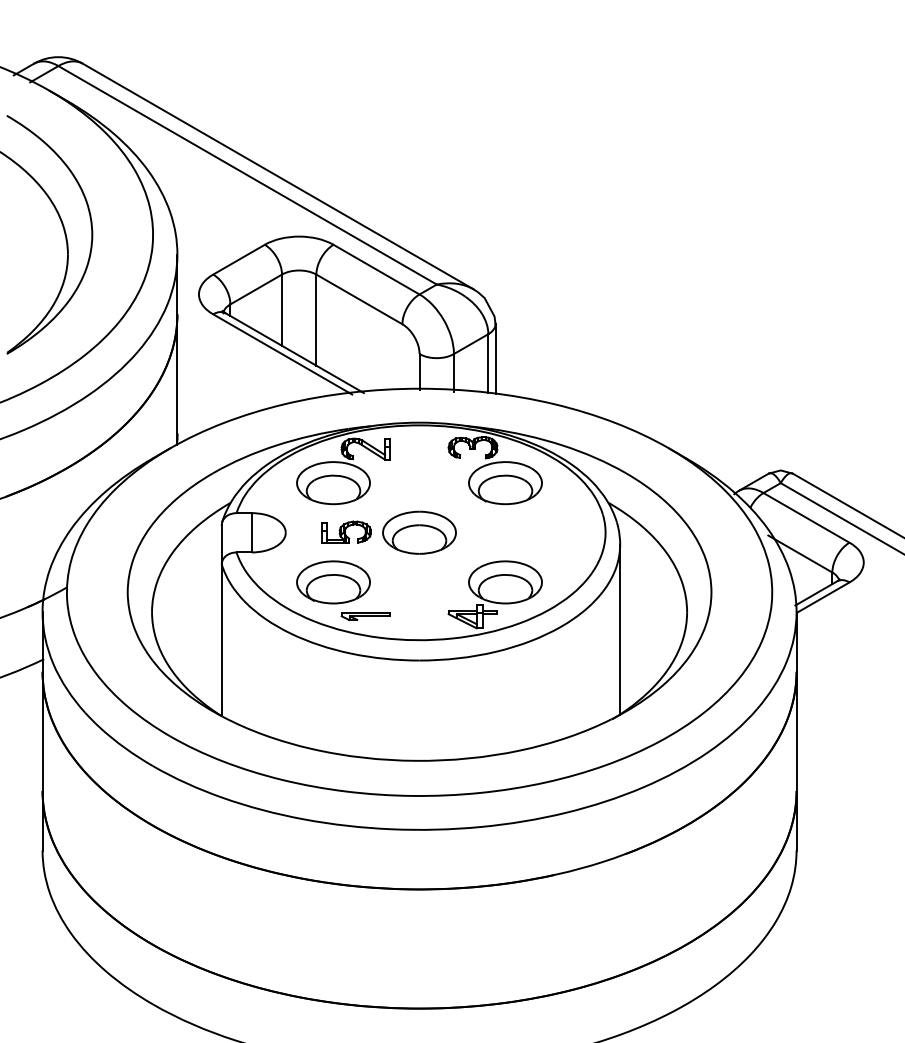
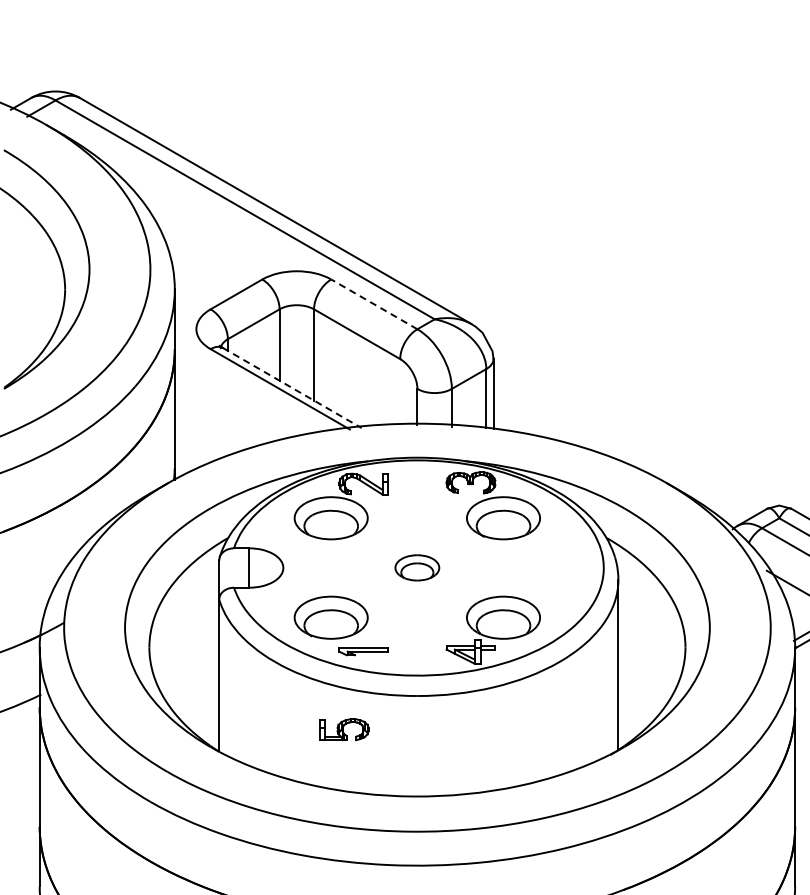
line: (376, 269) -> (374, 304), solid -> dashed
line: (294, 353) -> (292, 388), solid -> dashed
part: (346, 531) -> (344, 729), moved
part: (419, 532) -> (417, 567), size x0.6

